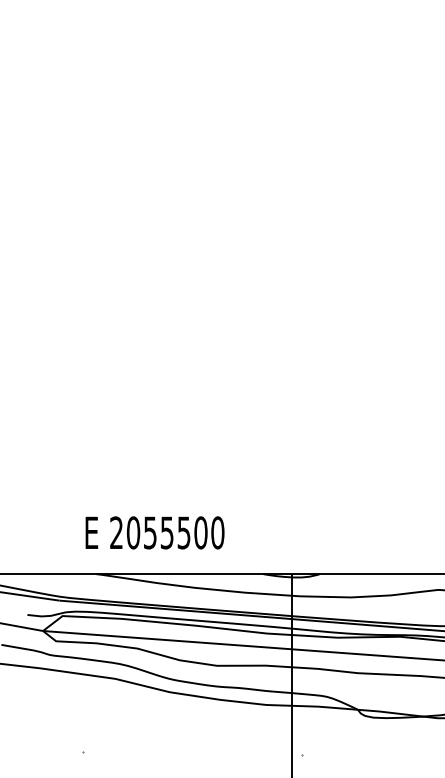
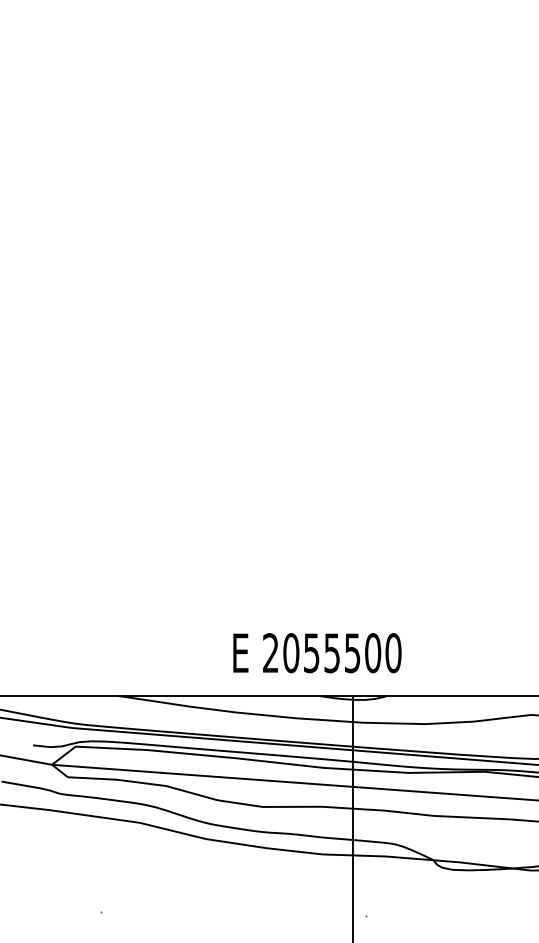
text: (154, 532) -> (316, 652), moved

